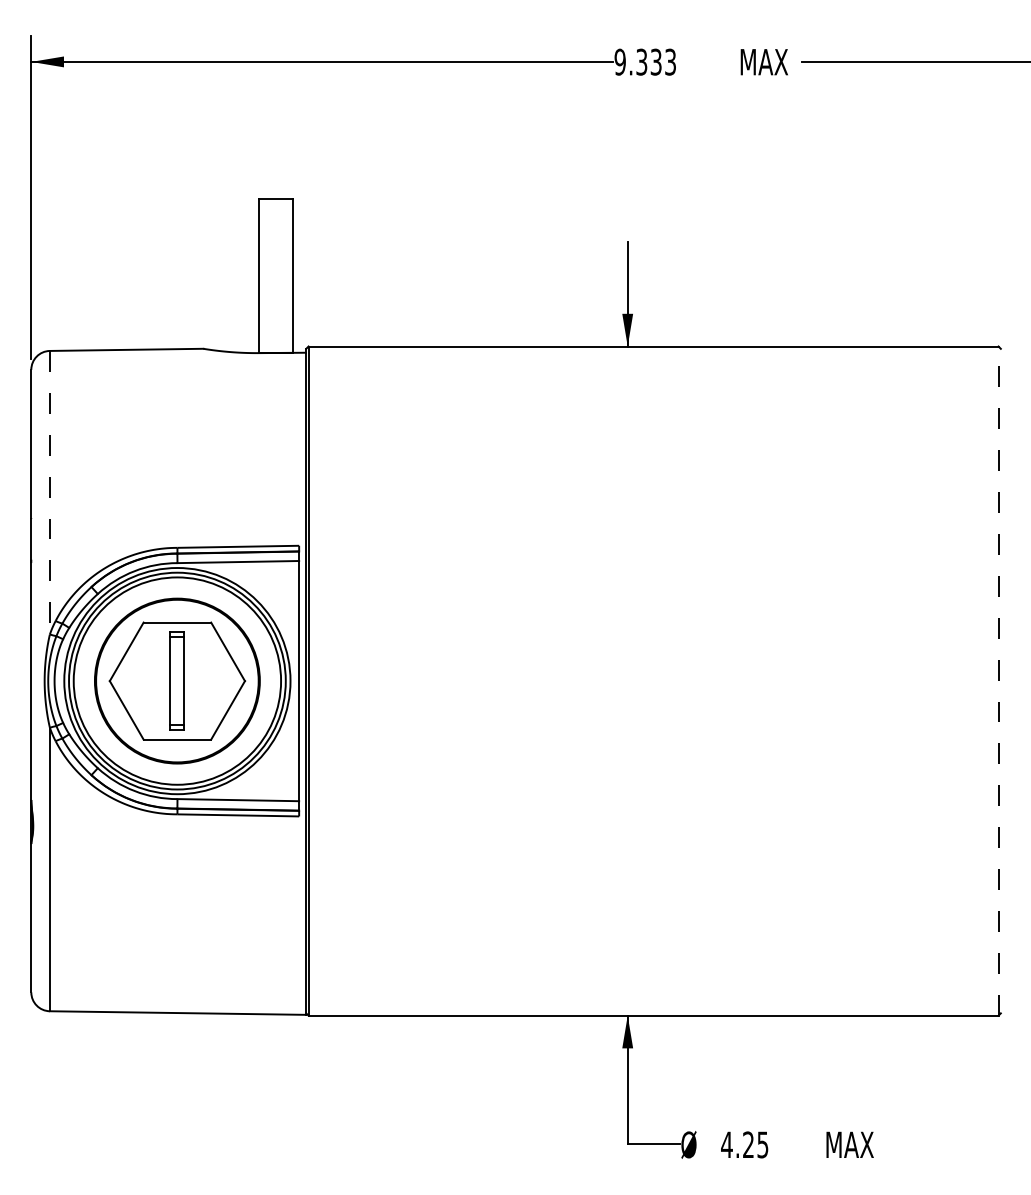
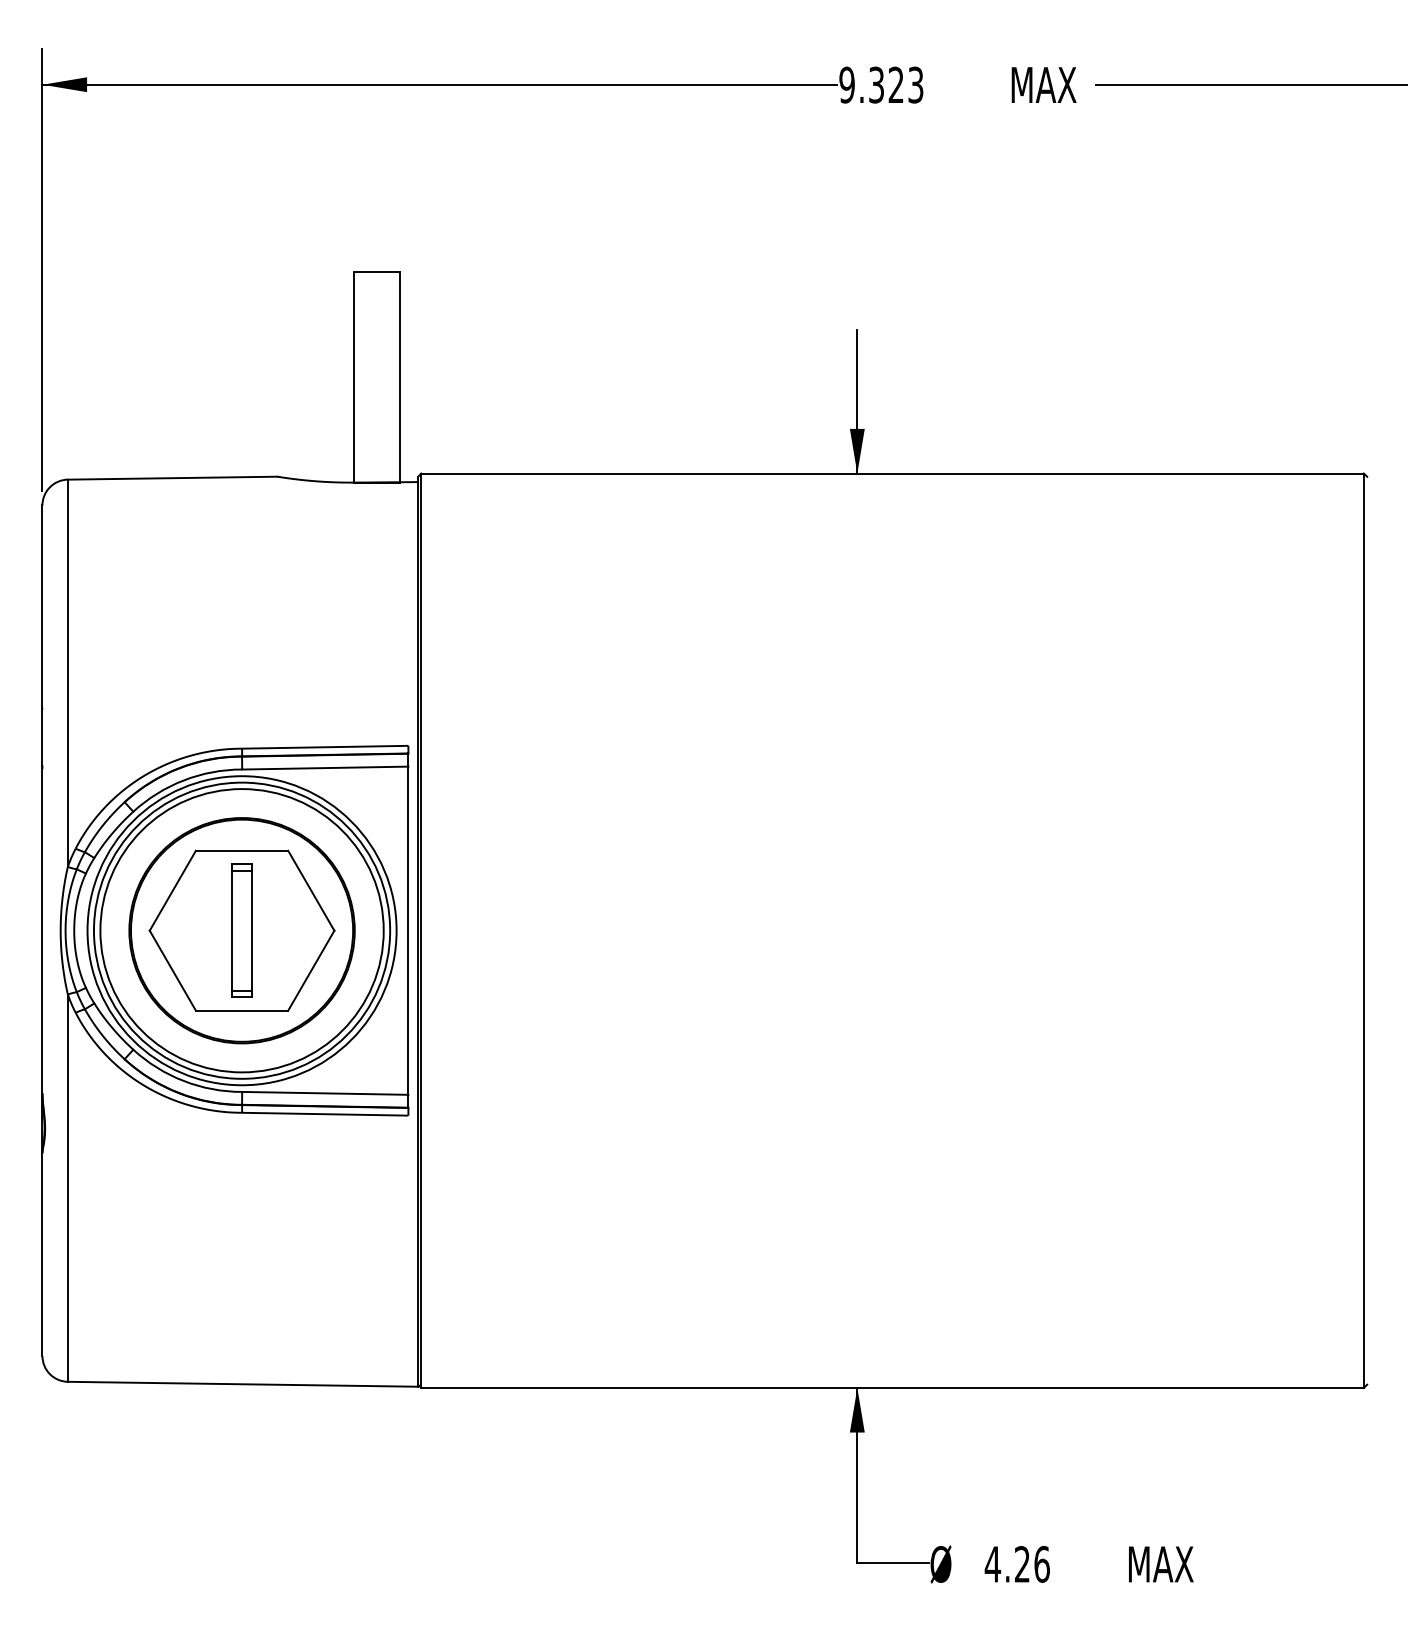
text: (655, 61) -> (895, 84), 9.333 -> 9.323
line: (49, 492) -> (67, 673), dashed -> solid
line: (998, 680) -> (1363, 930), dashed -> solid
text: (762, 1144) -> (1041, 1564), 4.25 -> 4.26

